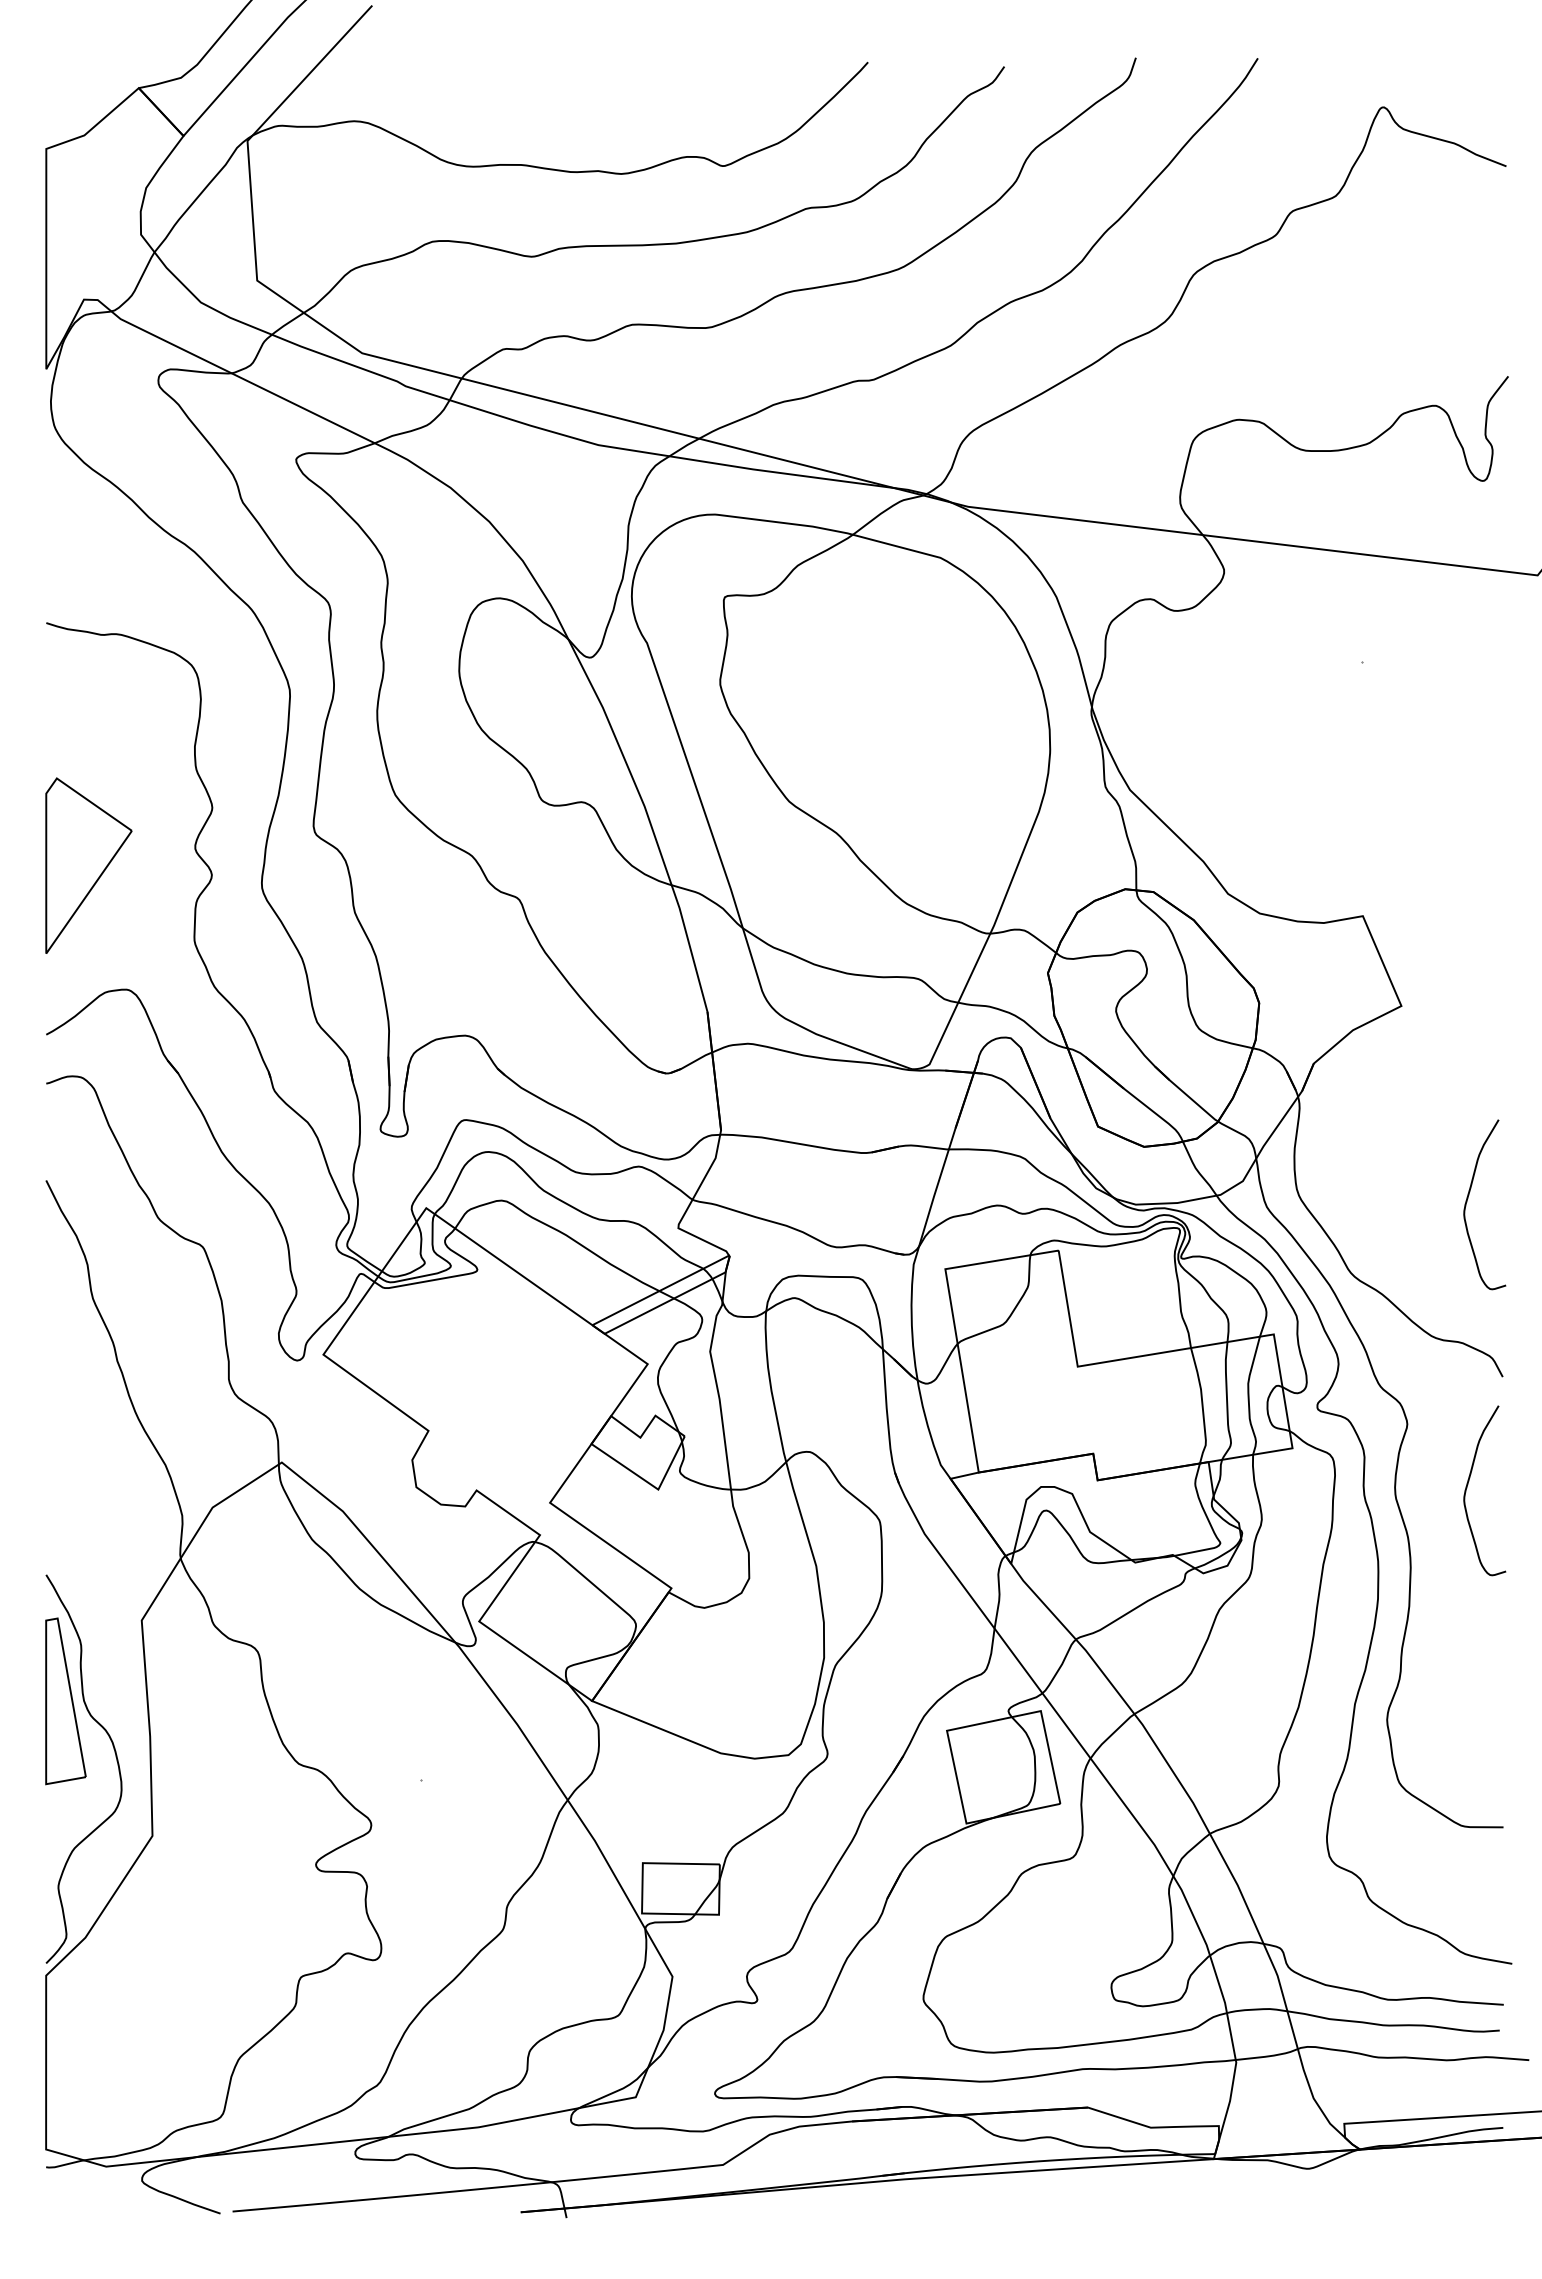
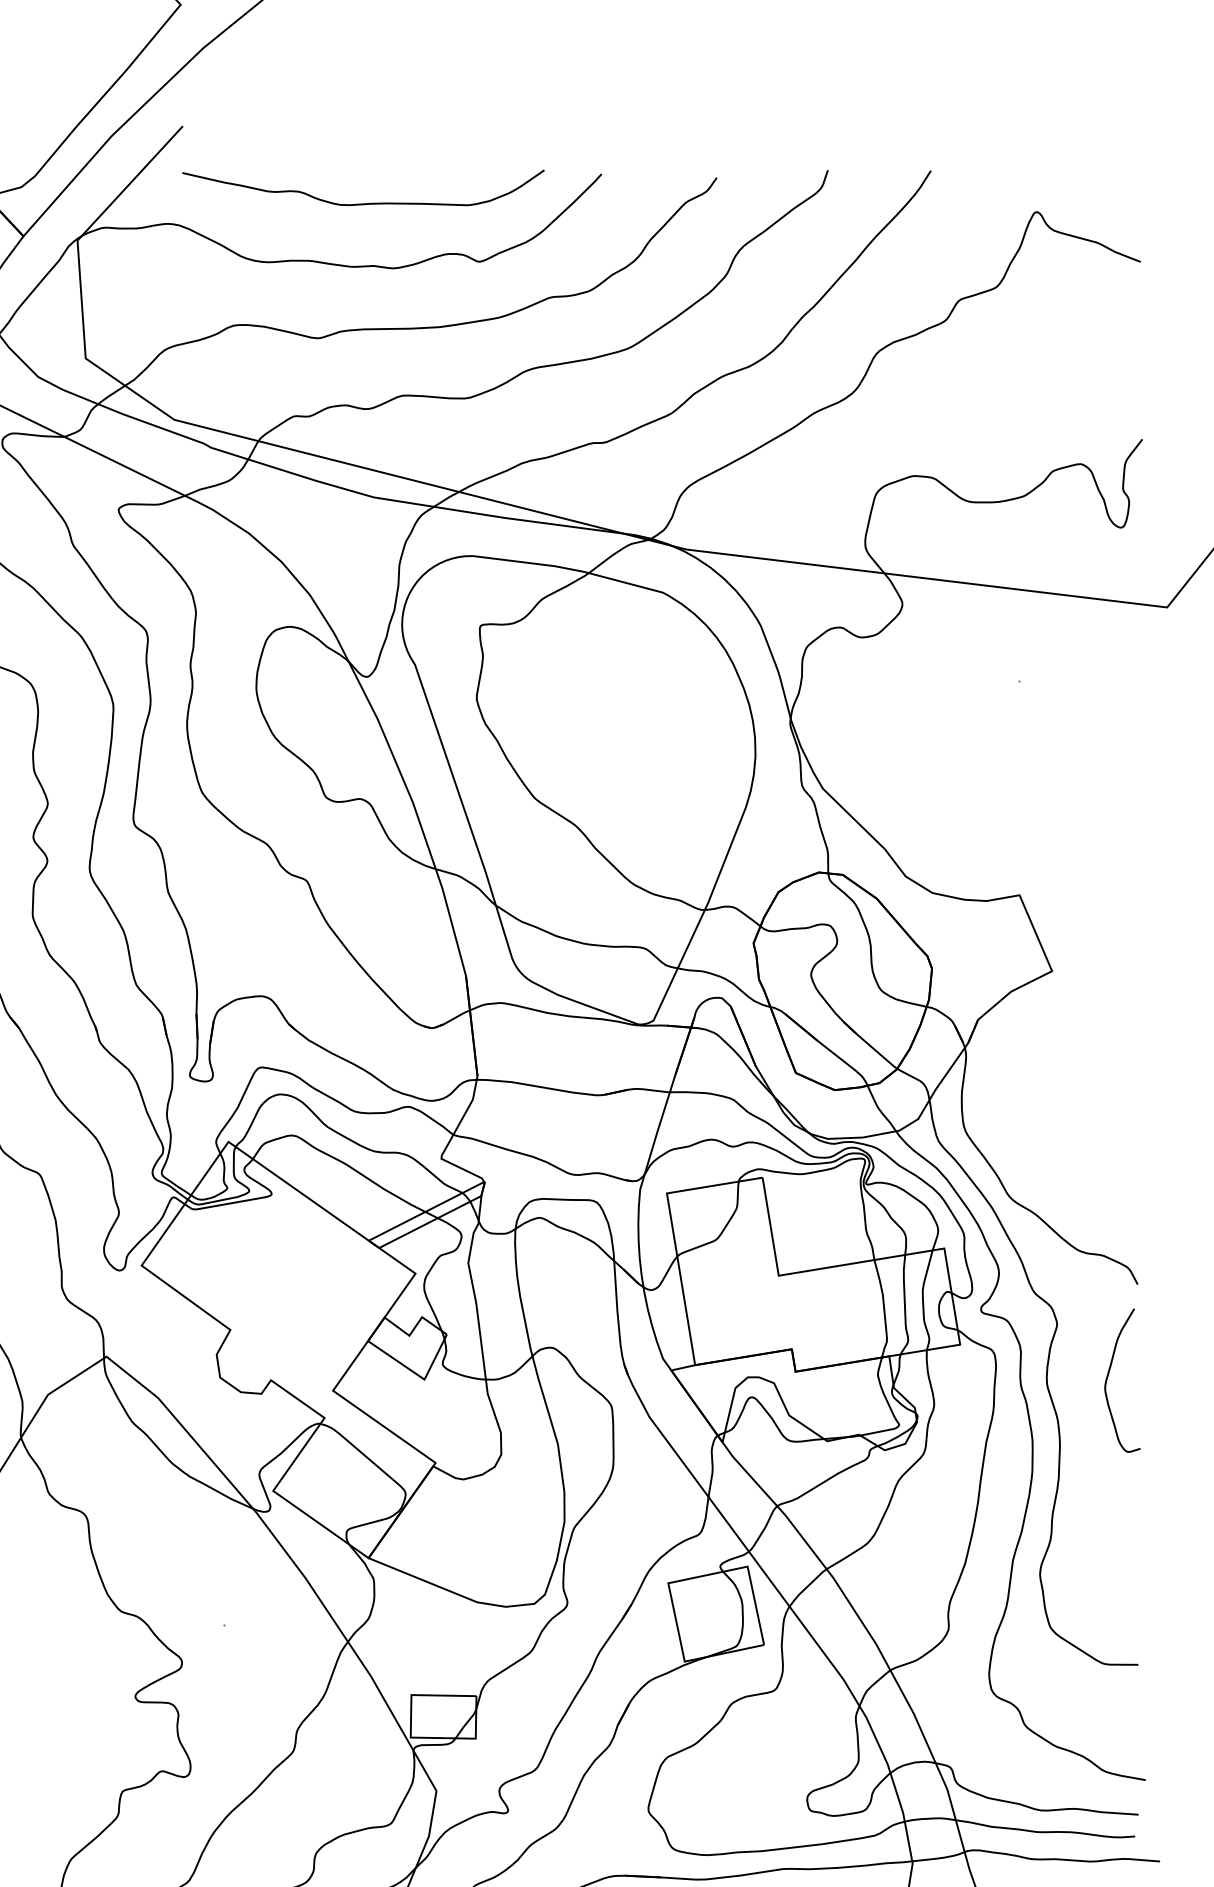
curve: (590, 96) -> (367, 202), added
curve: (1468, 1198) -> (1108, 1133), removed

